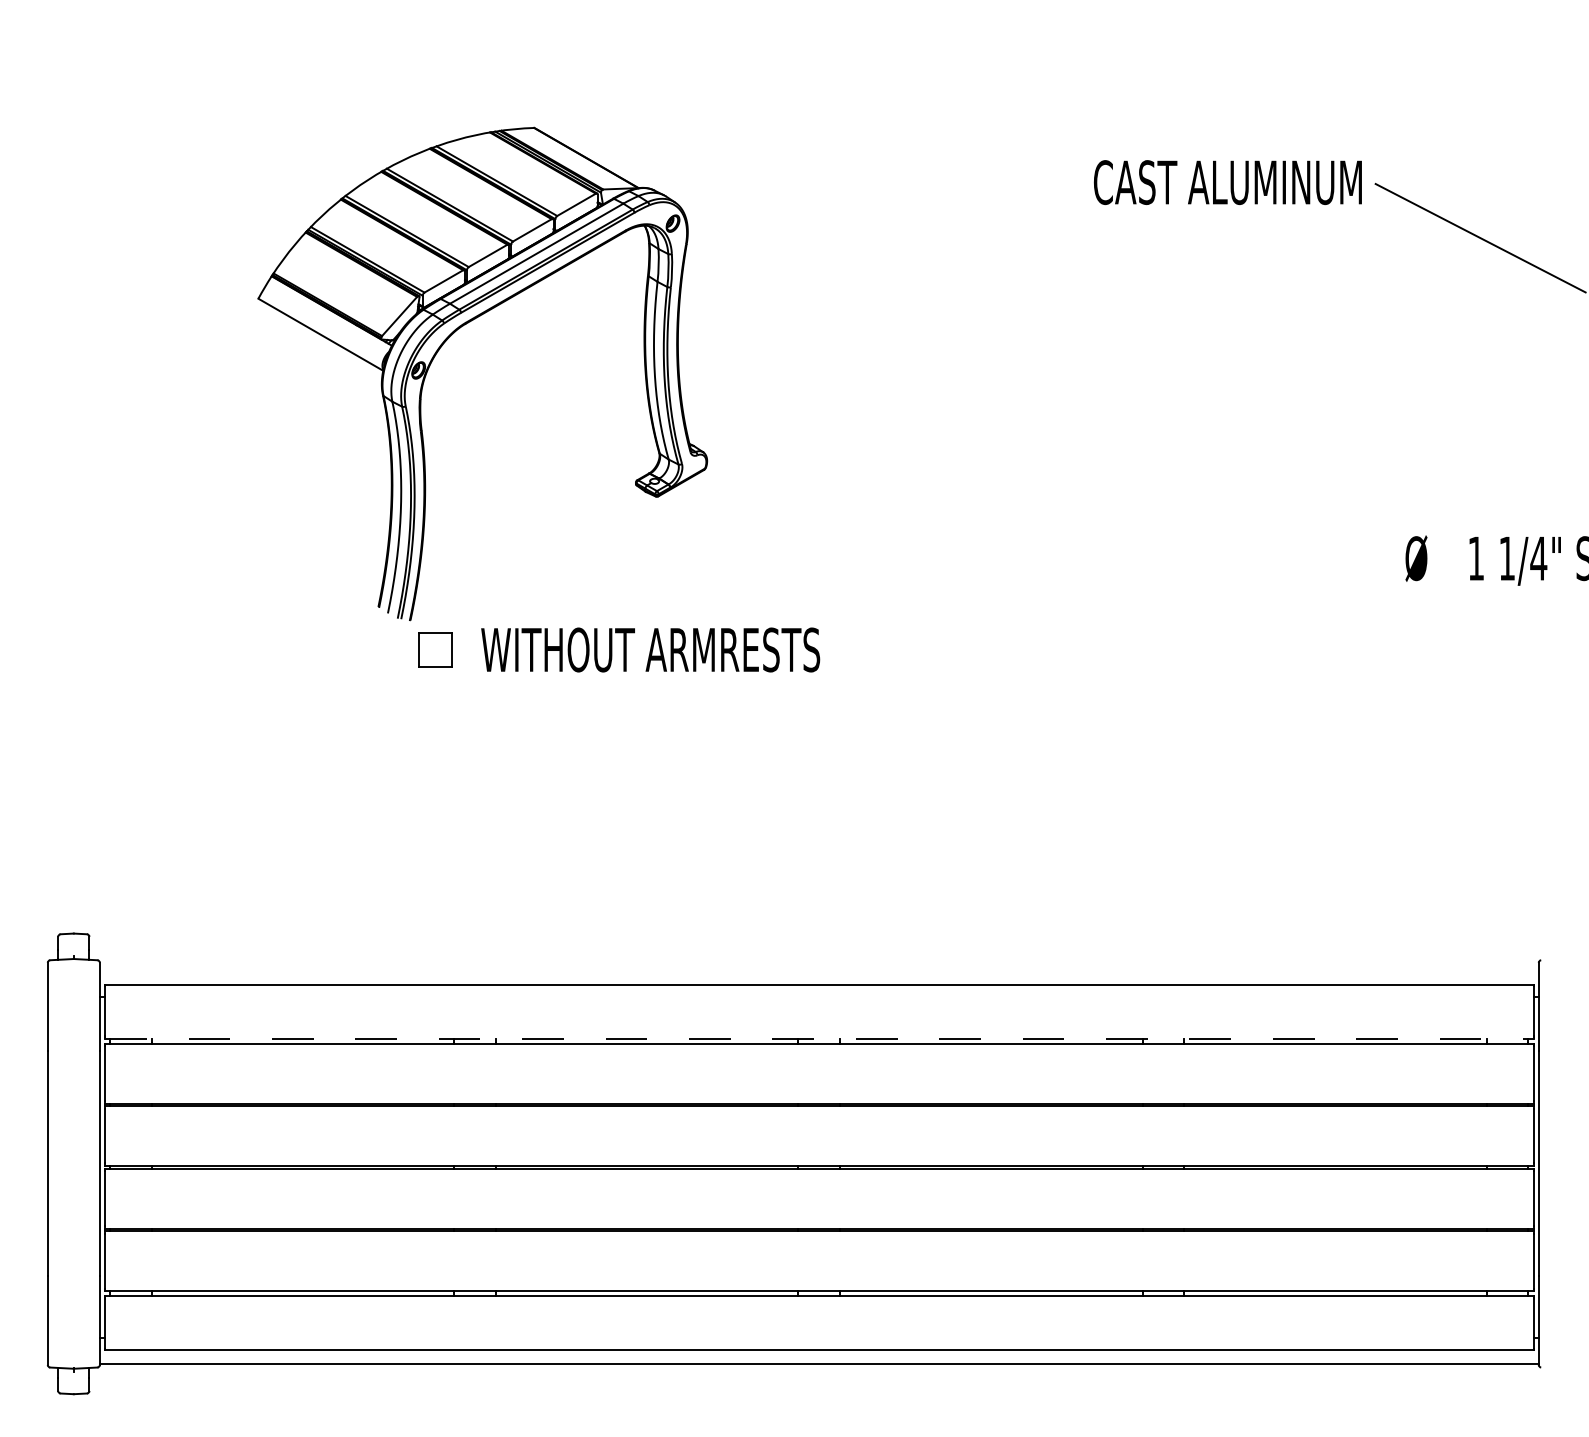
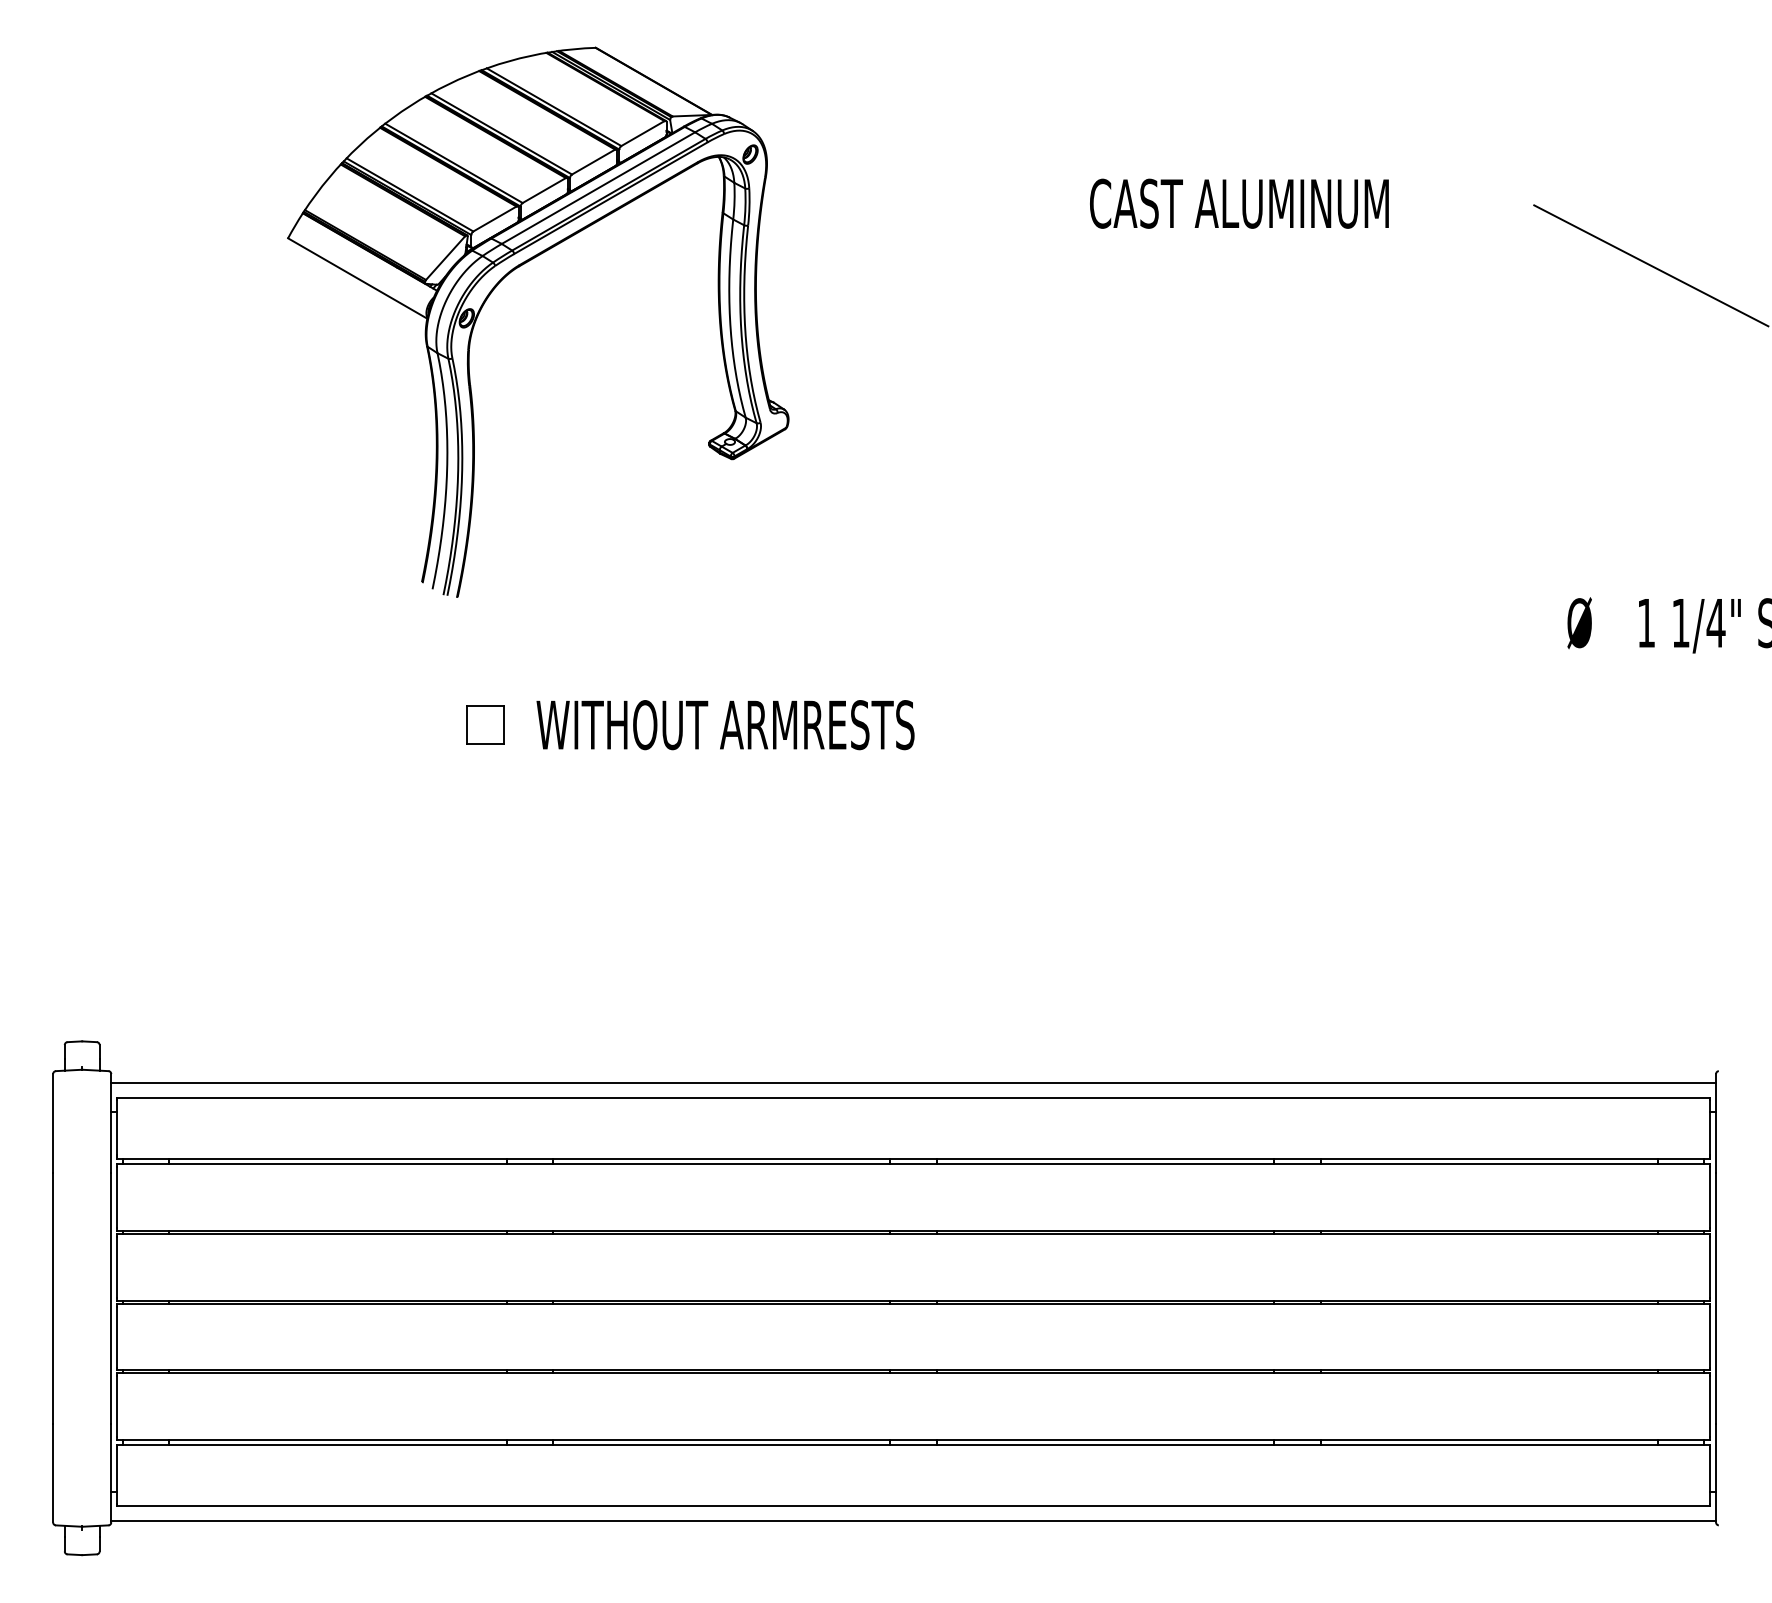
text: (1228, 182) -> (1239, 203), moved
part: (446, 341) -> (497, 286), moved
line: (819, 971) -> (913, 1083), added
line: (819, 1039) -> (913, 1159), dashed -> solid

